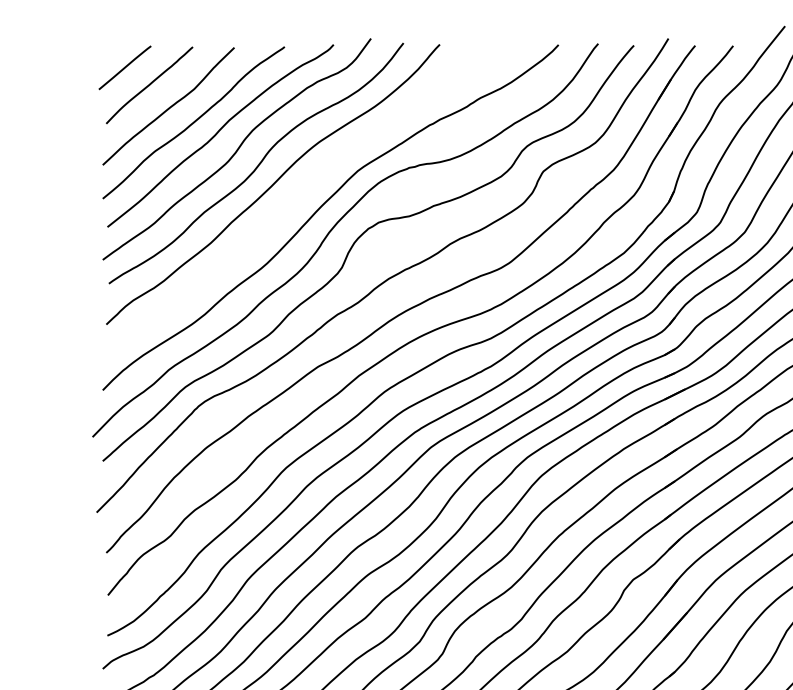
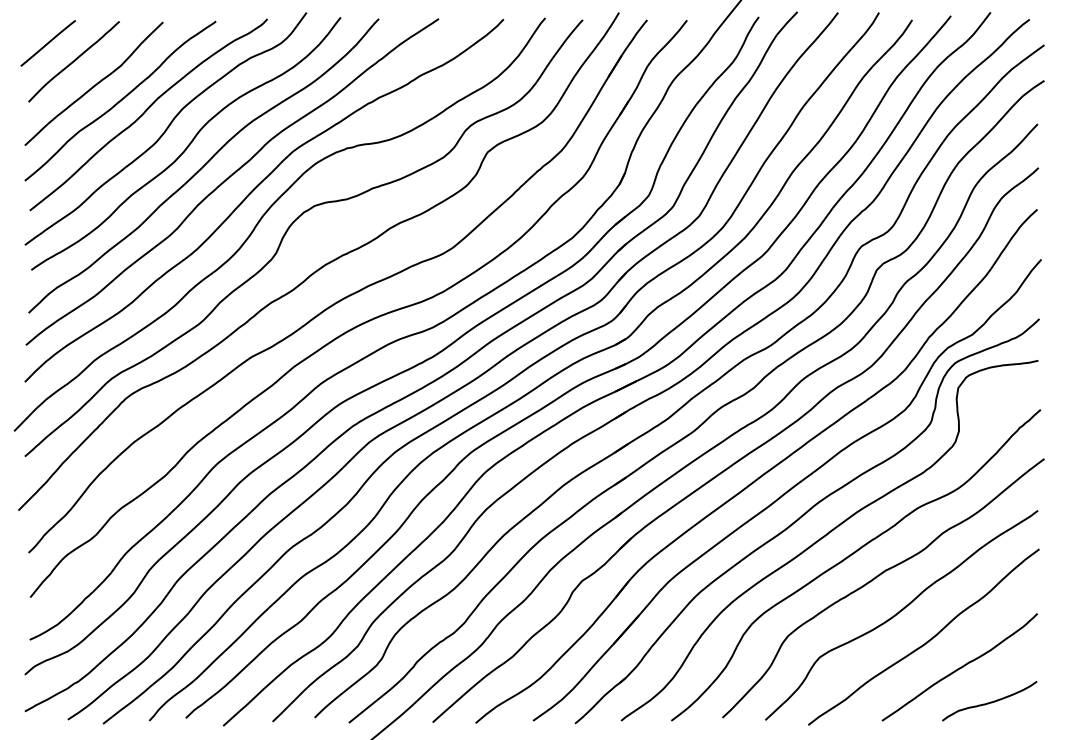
curve: (297, 196) -> (229, 178), added

